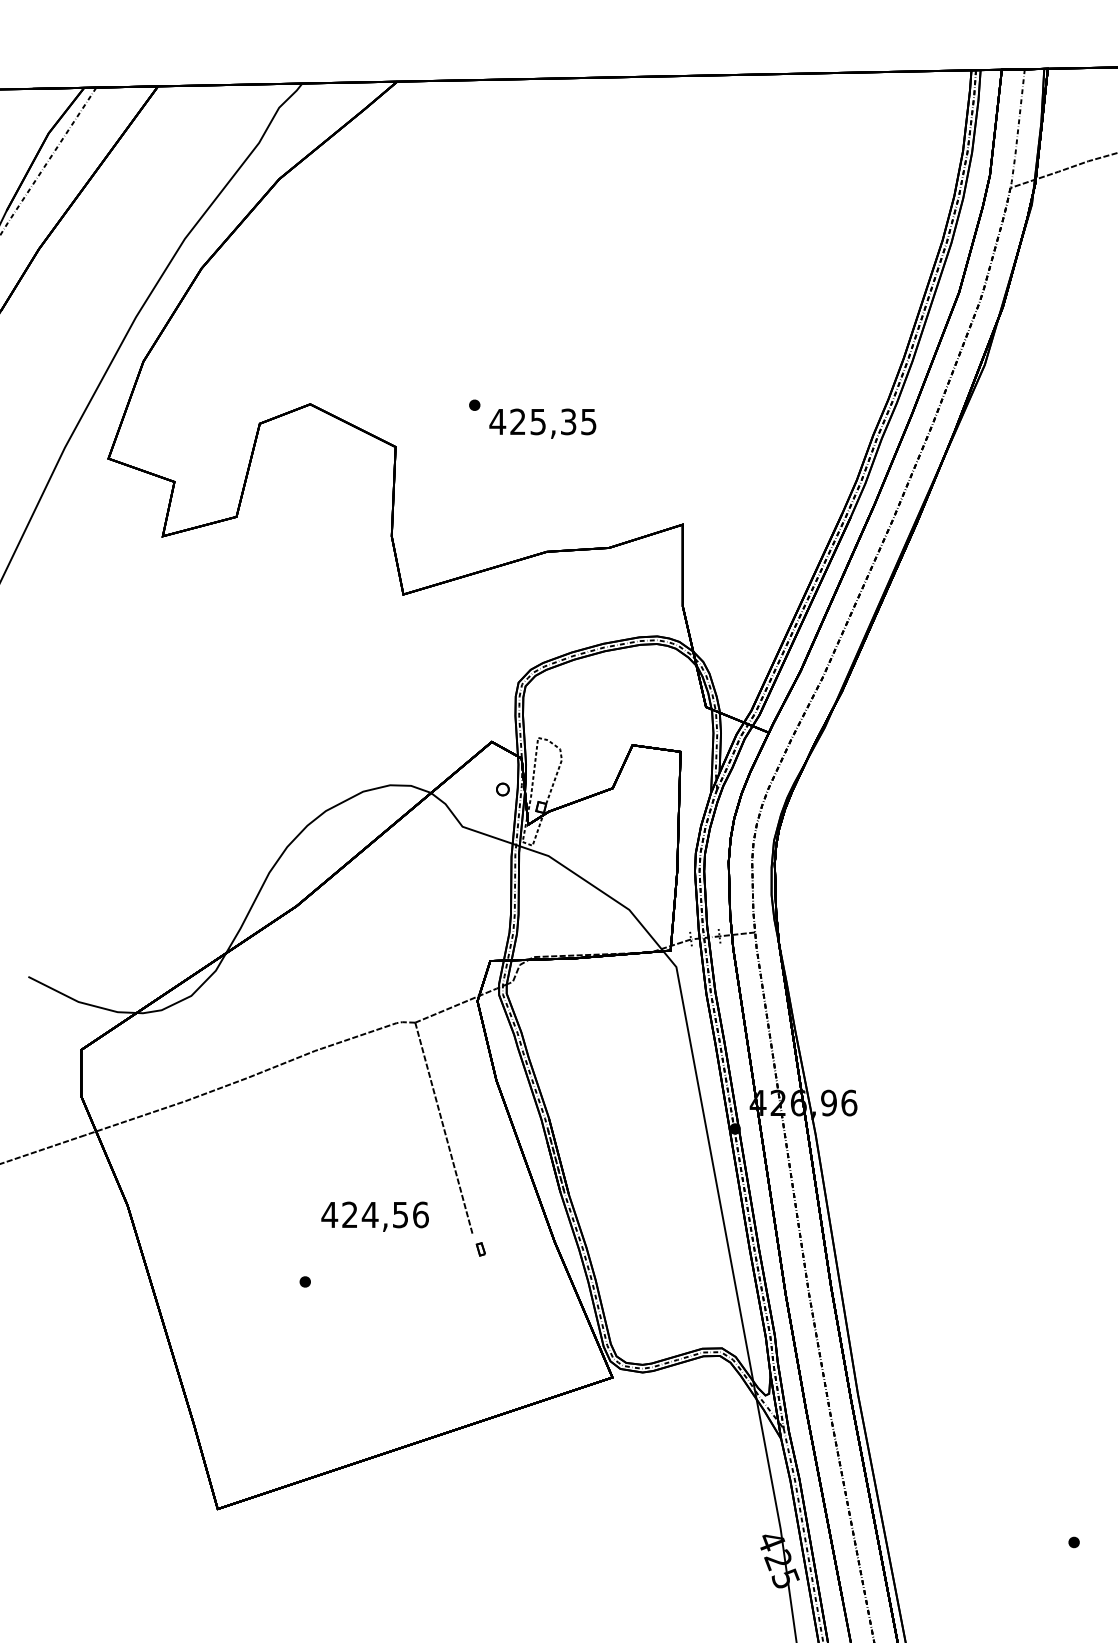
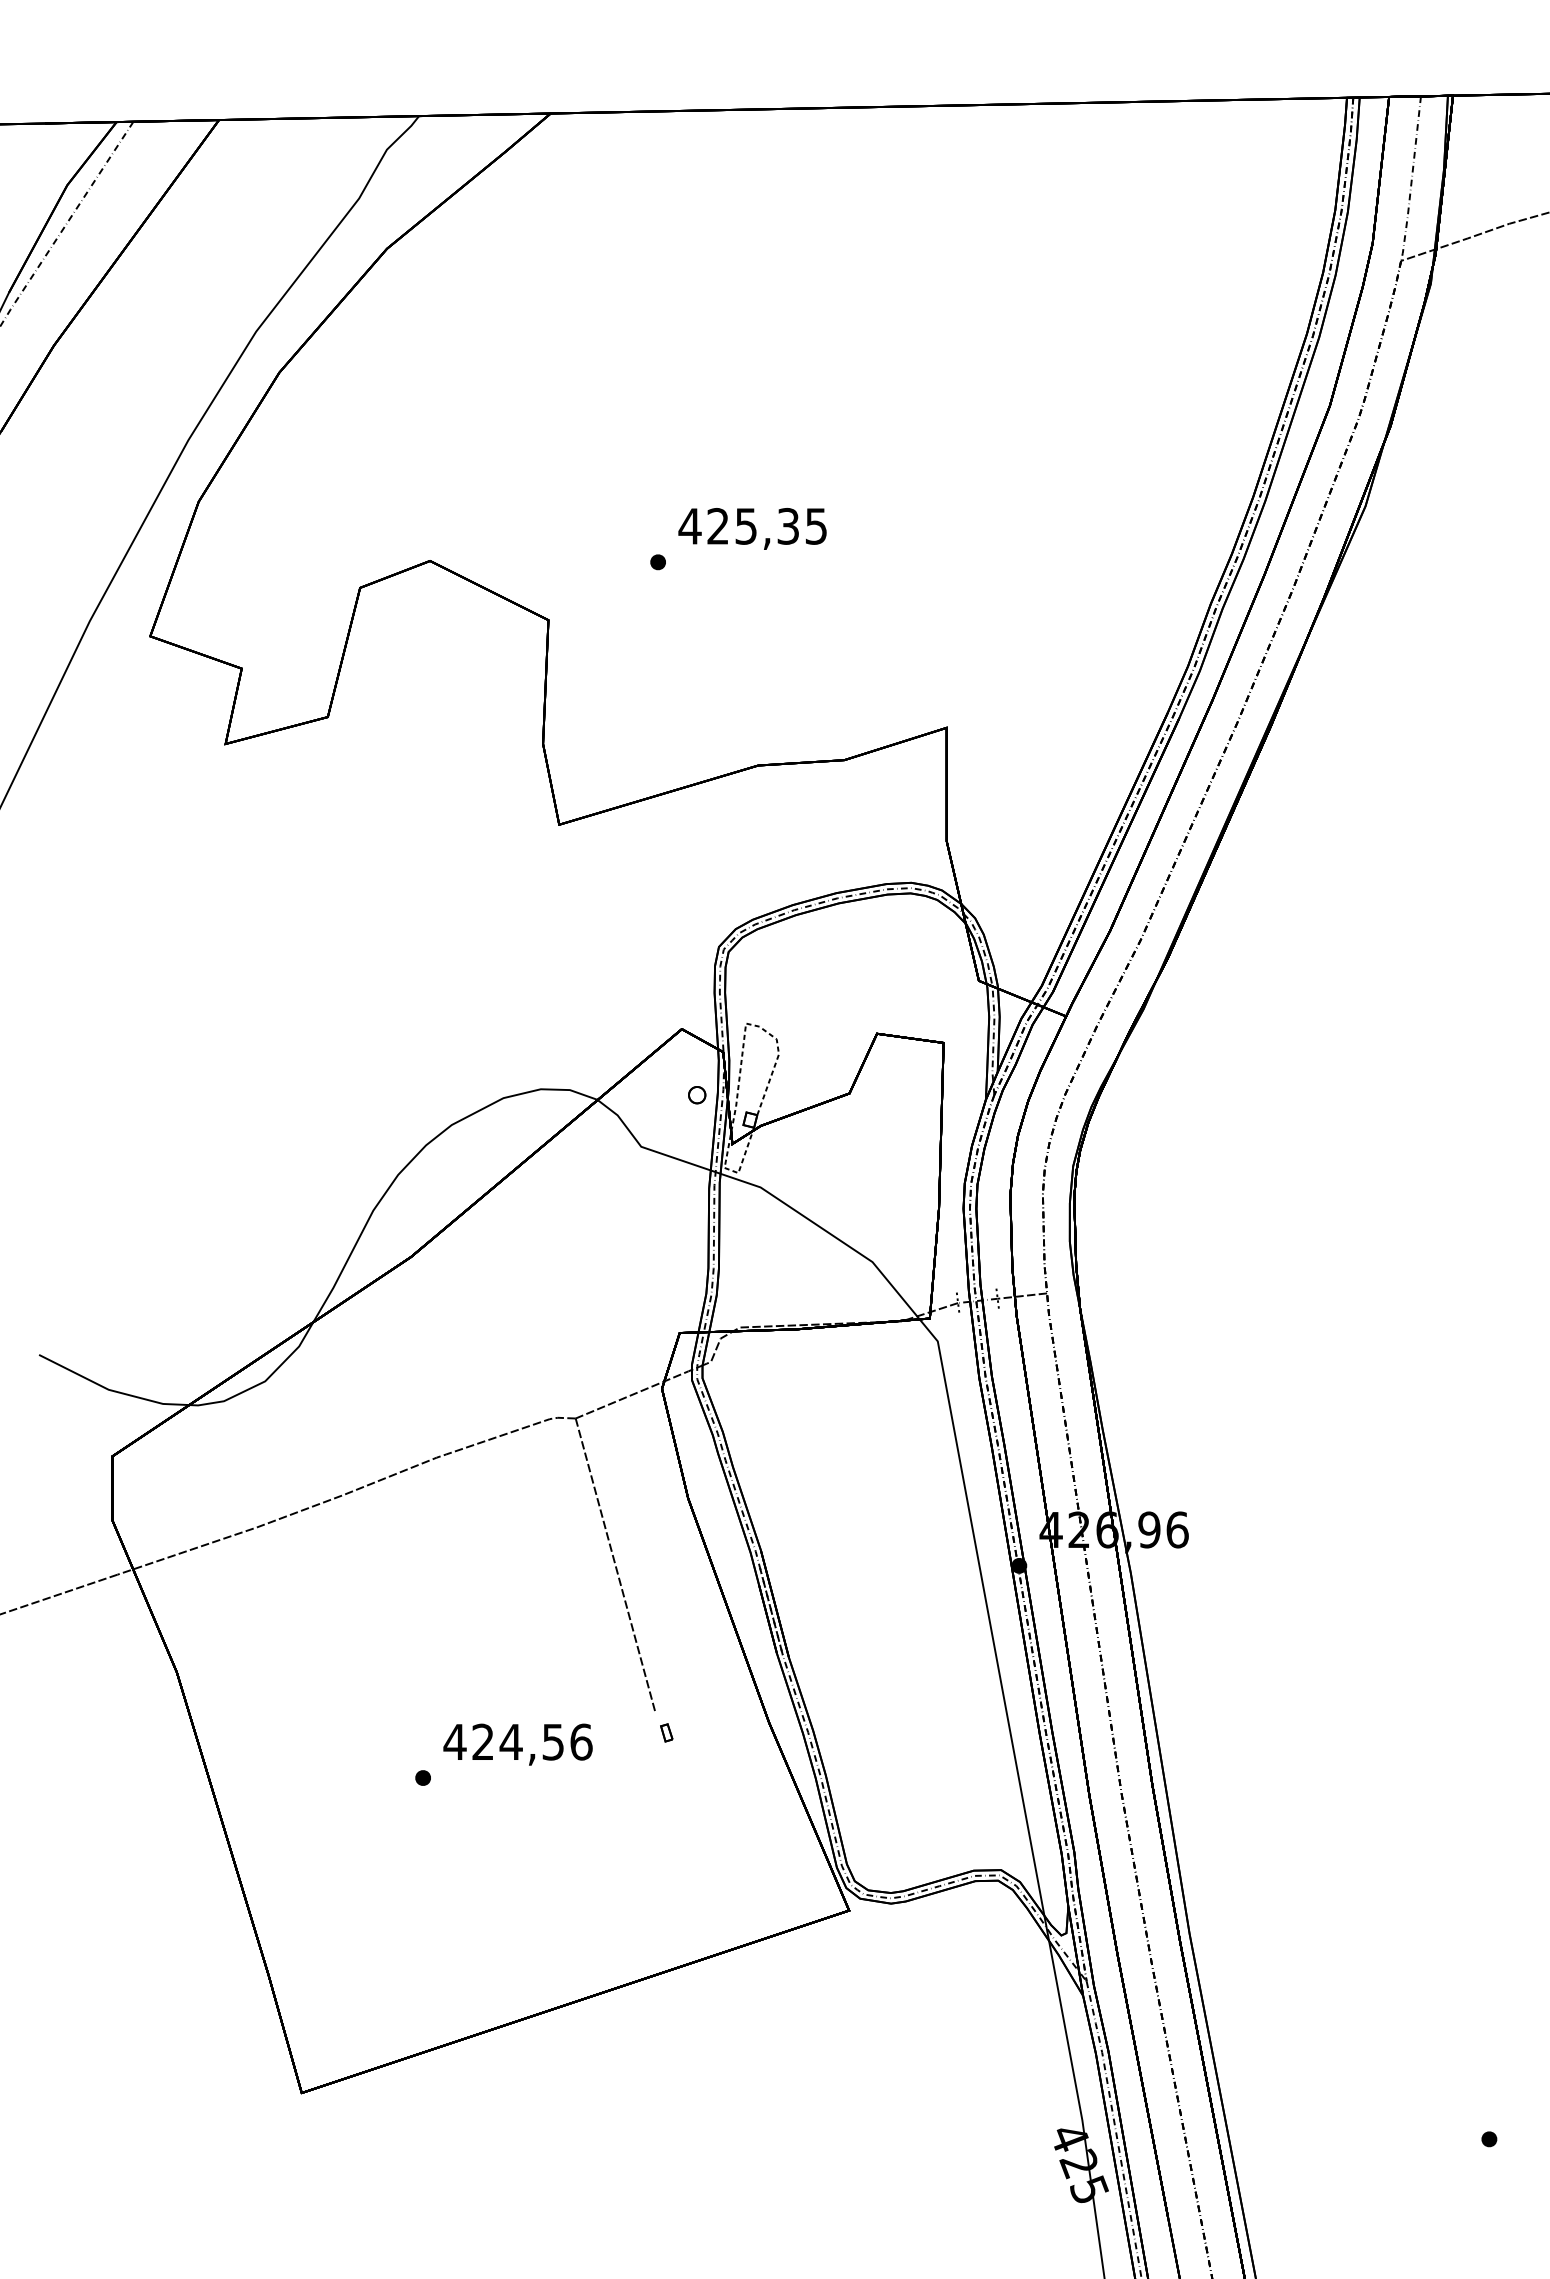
text: (542, 423) -> (752, 528), moved
text: (374, 1216) -> (517, 1744), moved

